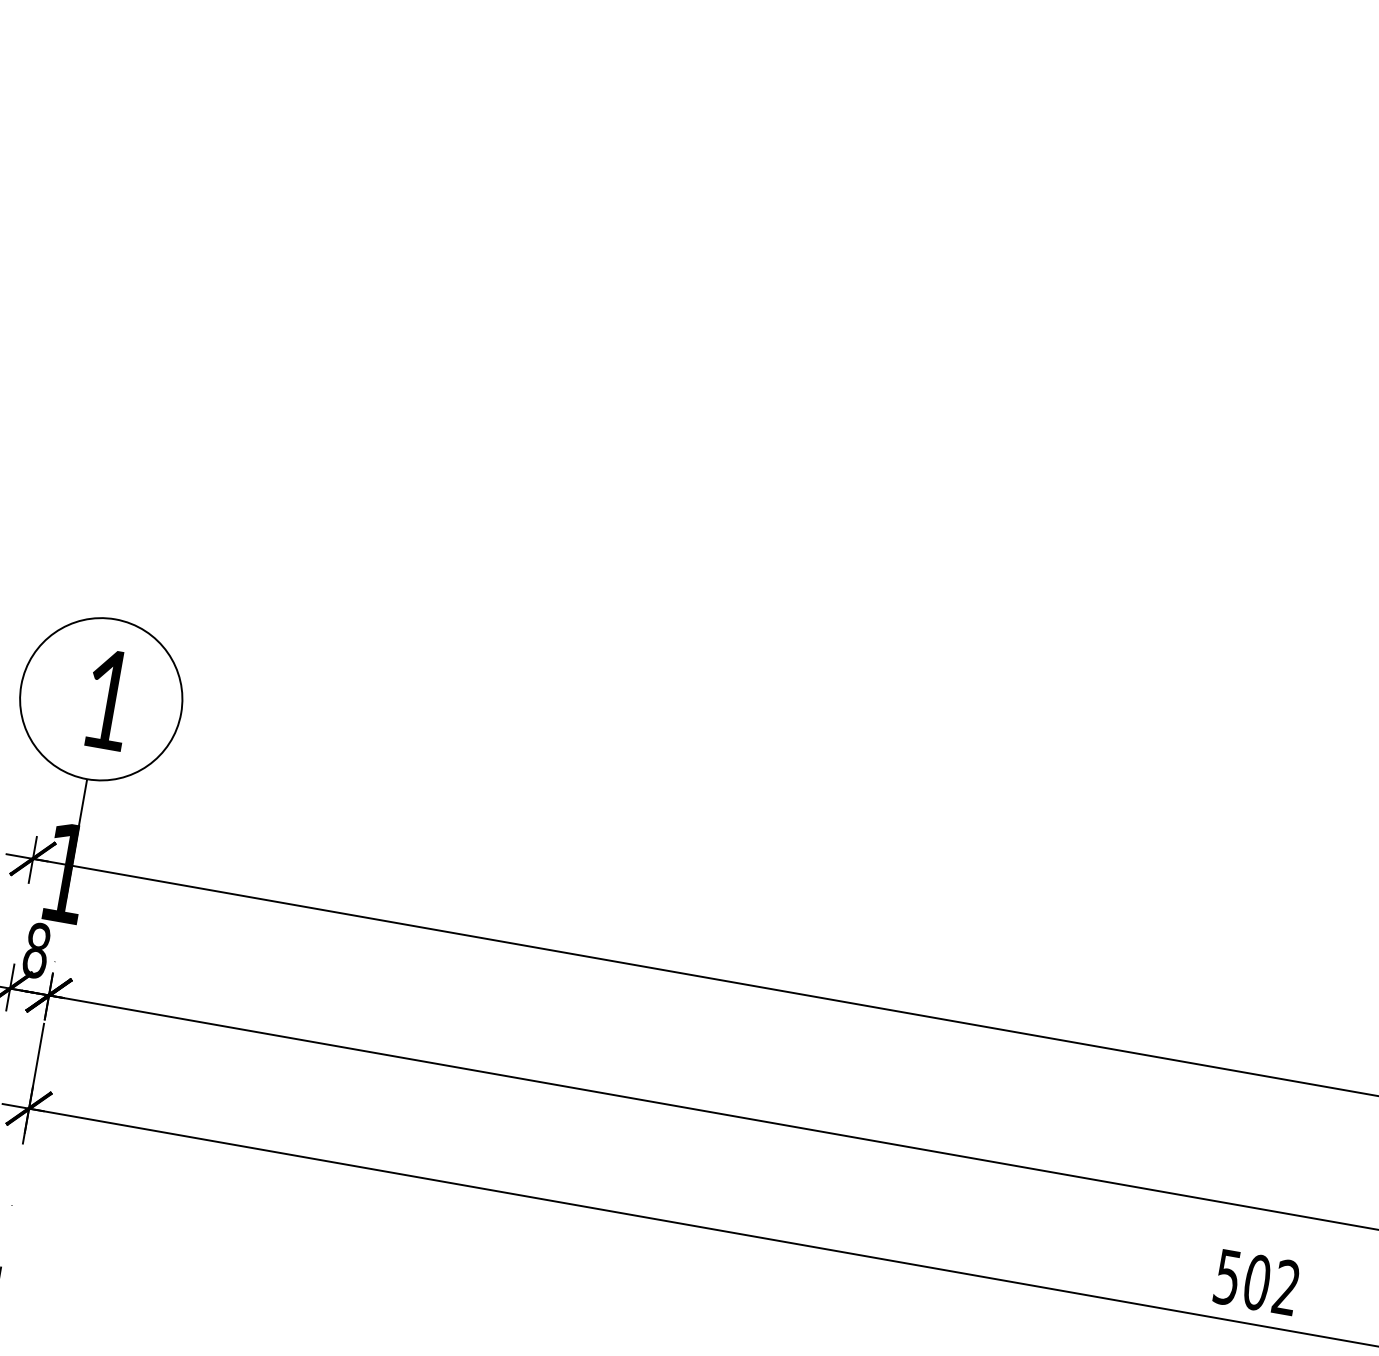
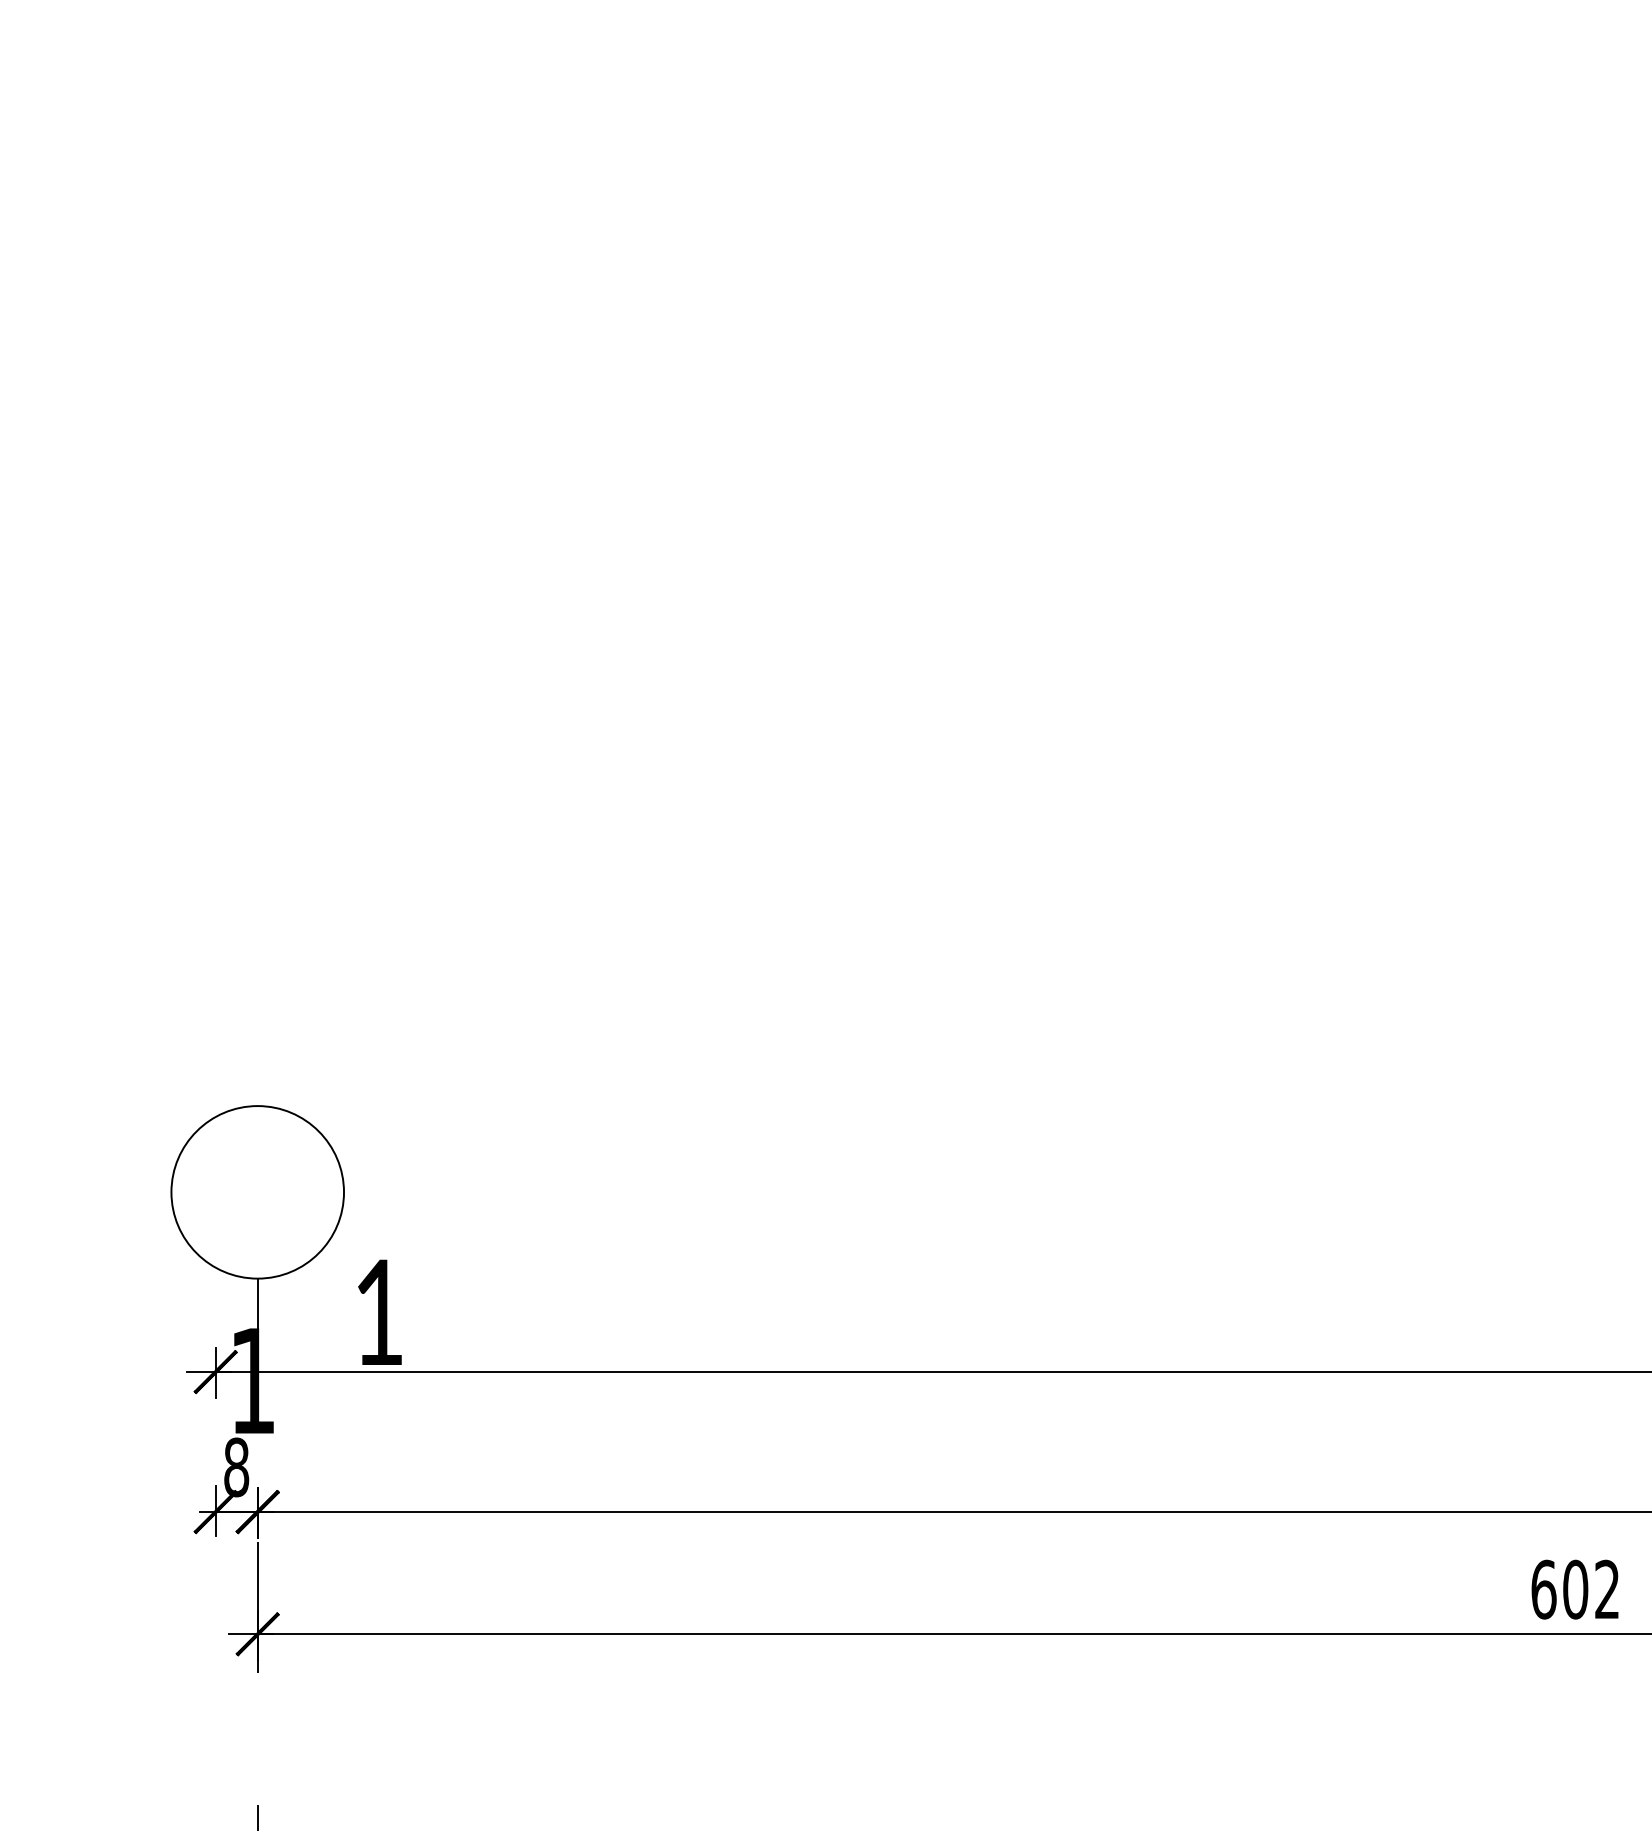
text: (108, 698) -> (379, 1311), moved
text: (1227, 1277) -> (1543, 1589), 502 -> 602

